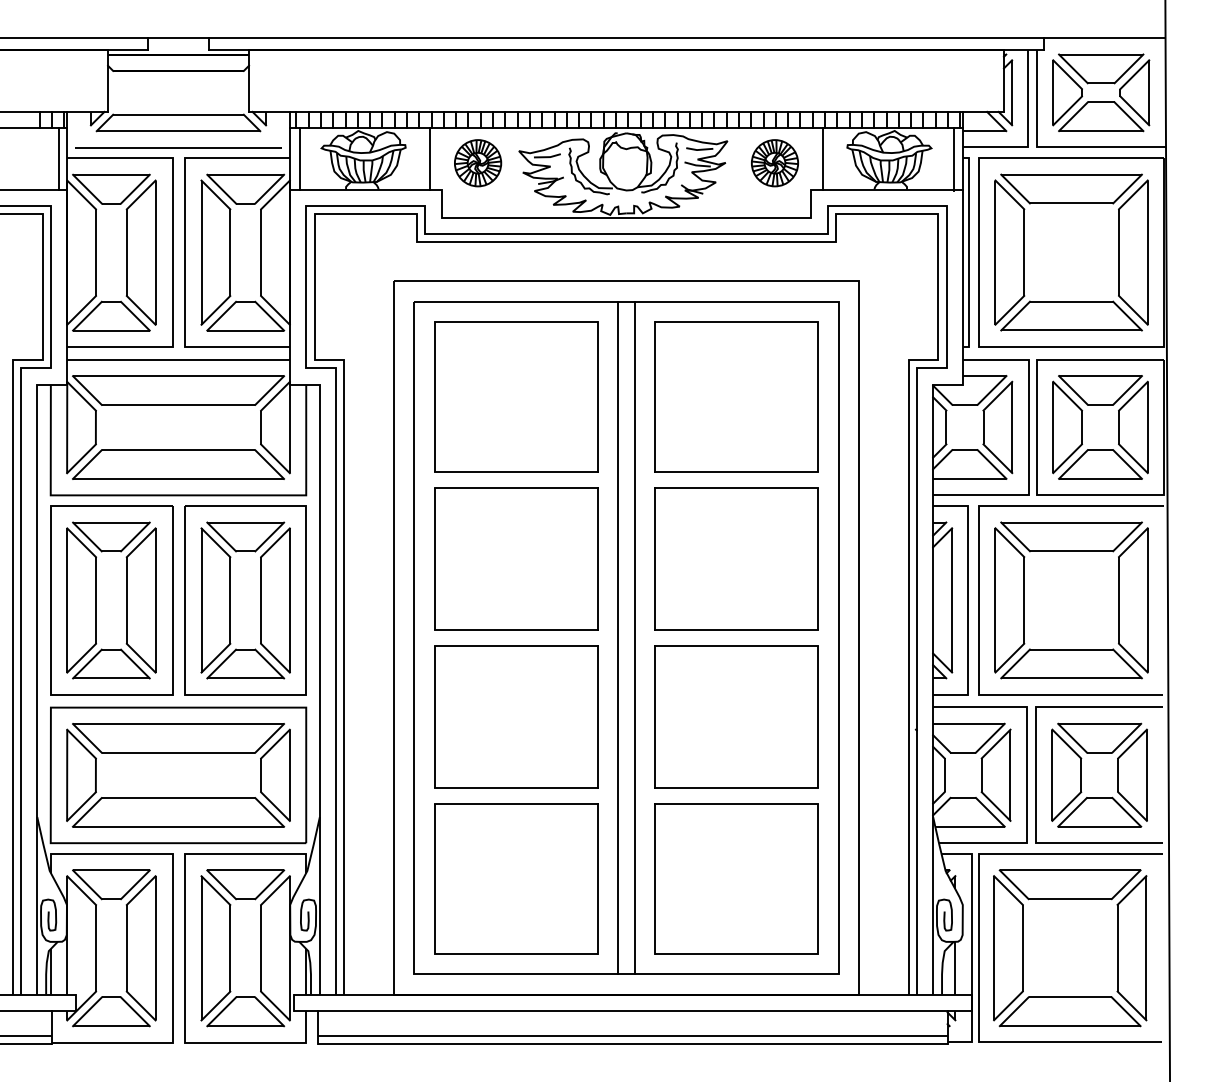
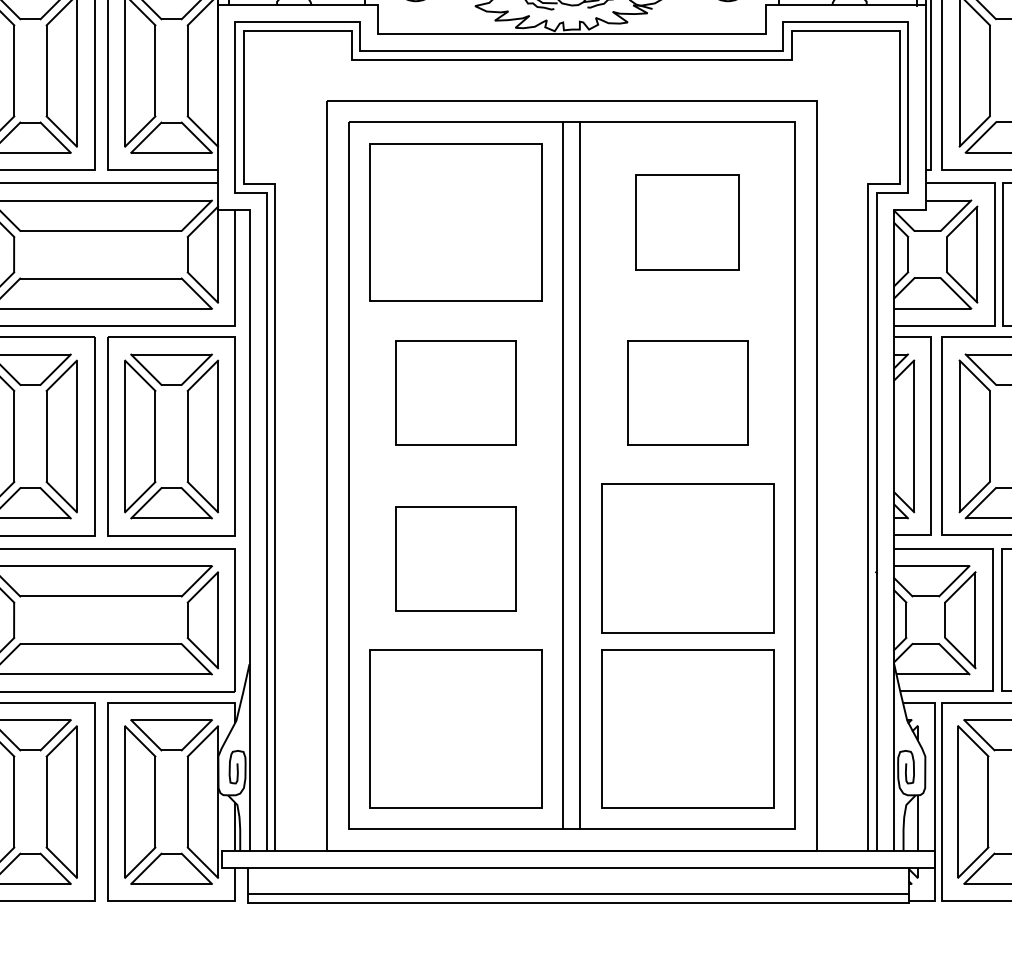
part: (736, 396) -> (687, 222), size x0.6
part: (516, 558) -> (456, 392), size x0.7
part: (736, 558) -> (687, 392), size x0.7
part: (516, 716) -> (456, 558), size x0.7

